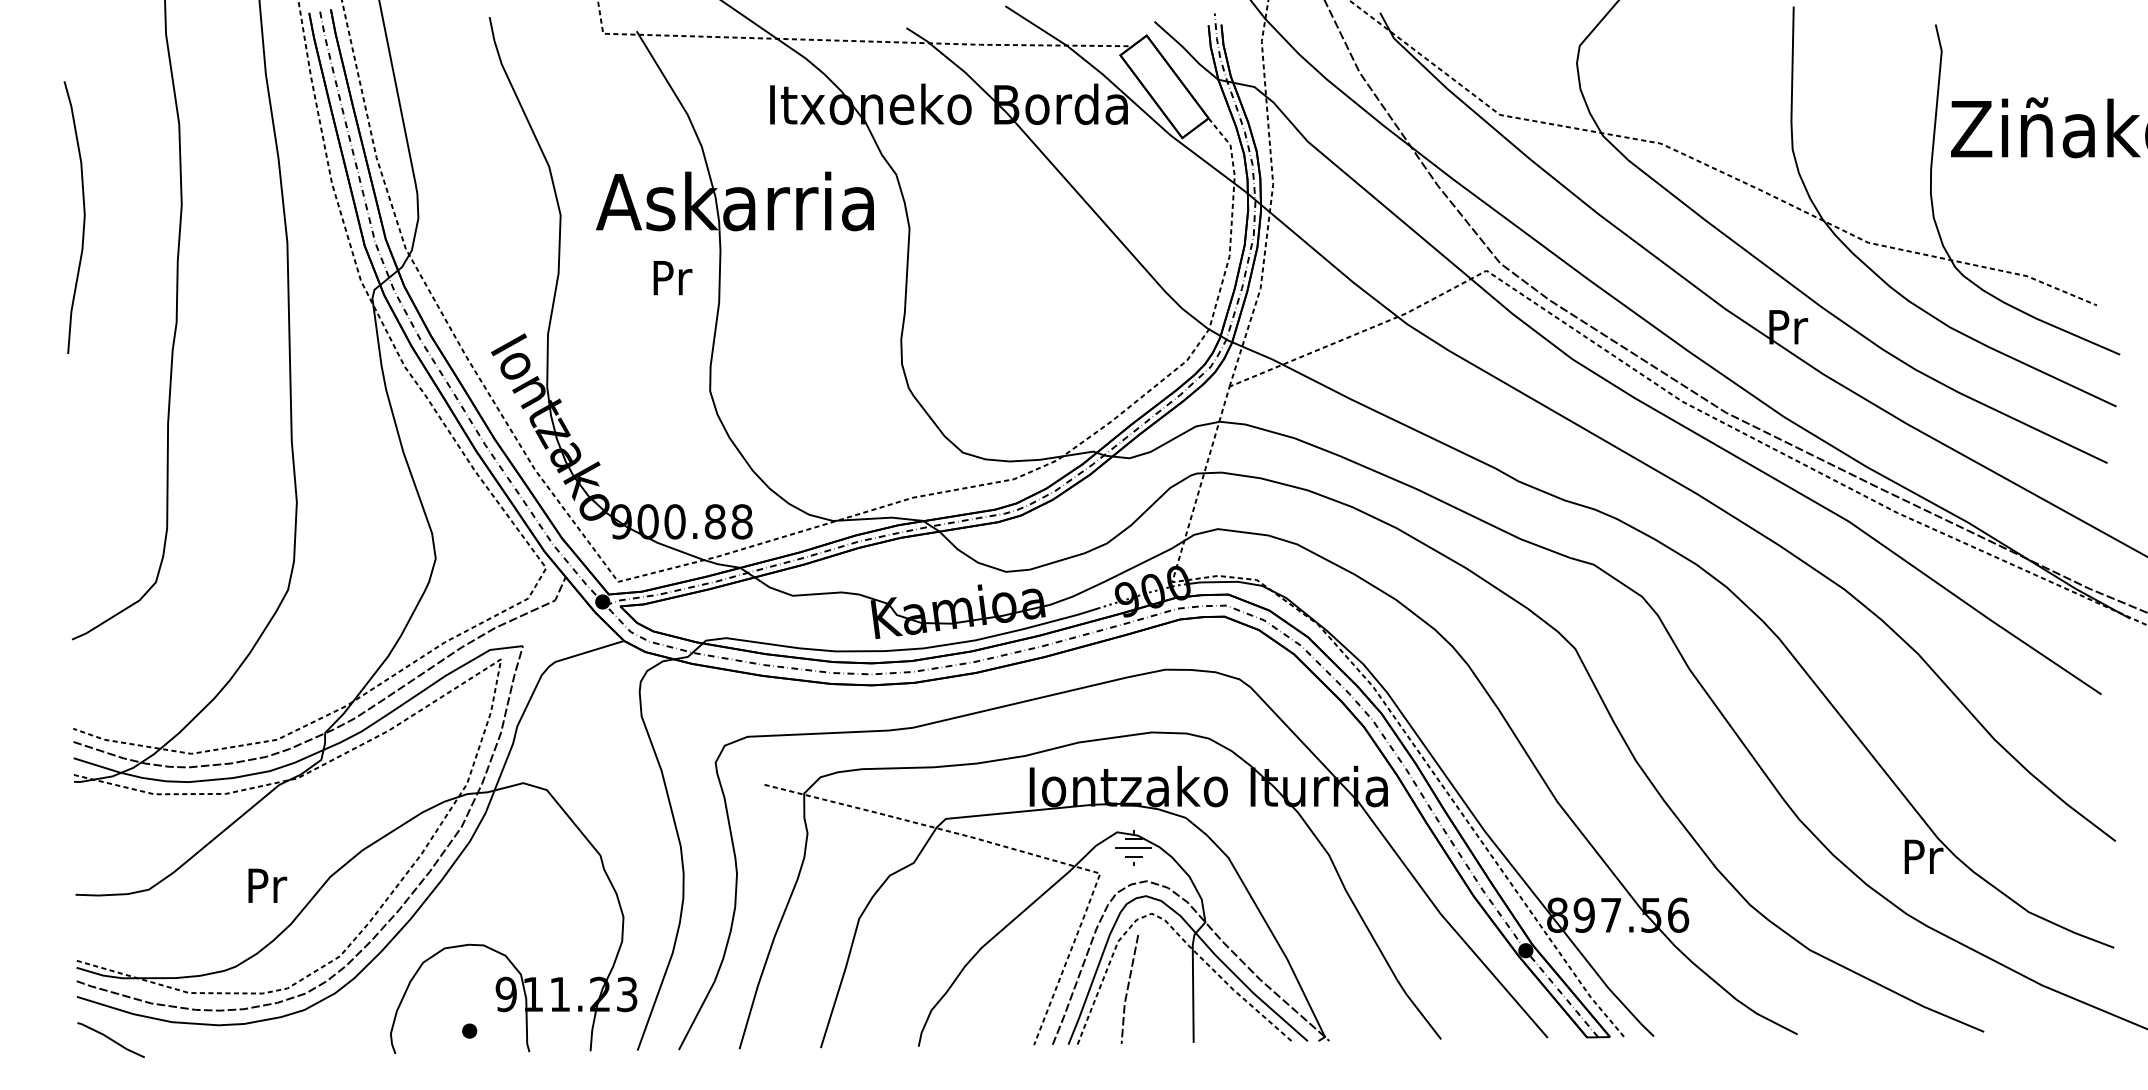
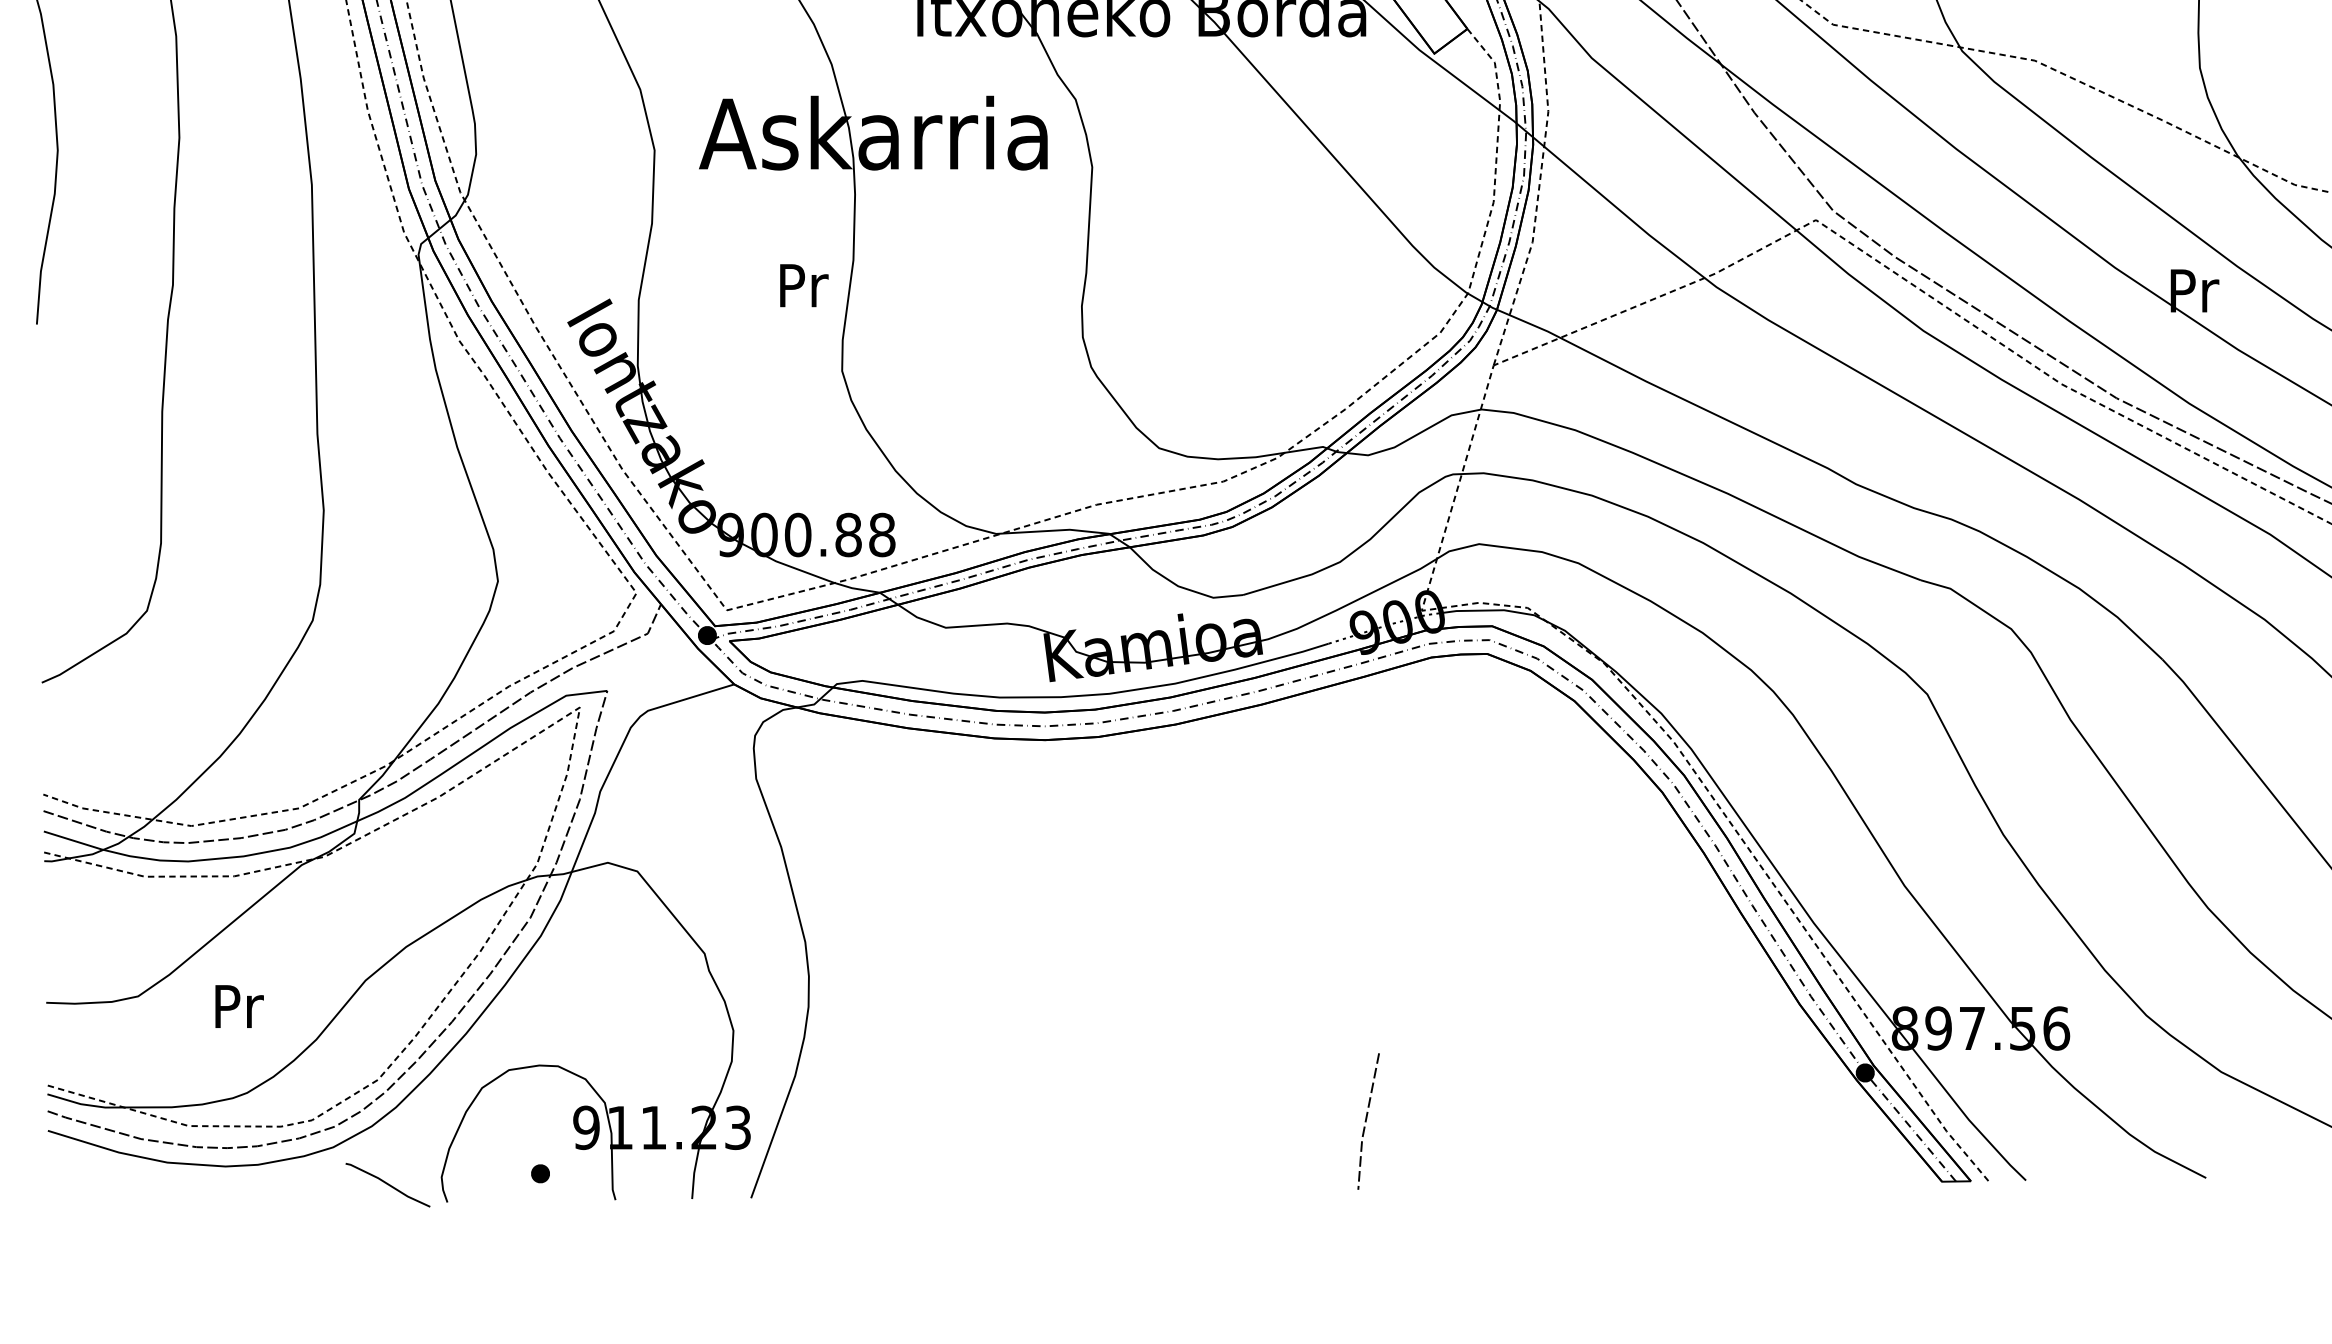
text: (672, 278) -> (803, 286), moved
part: (1115, 848) -> (1350, 944), removed
text: (267, 885) -> (239, 1006), moved
line: (110, 1040) -> (387, 1185), moved

